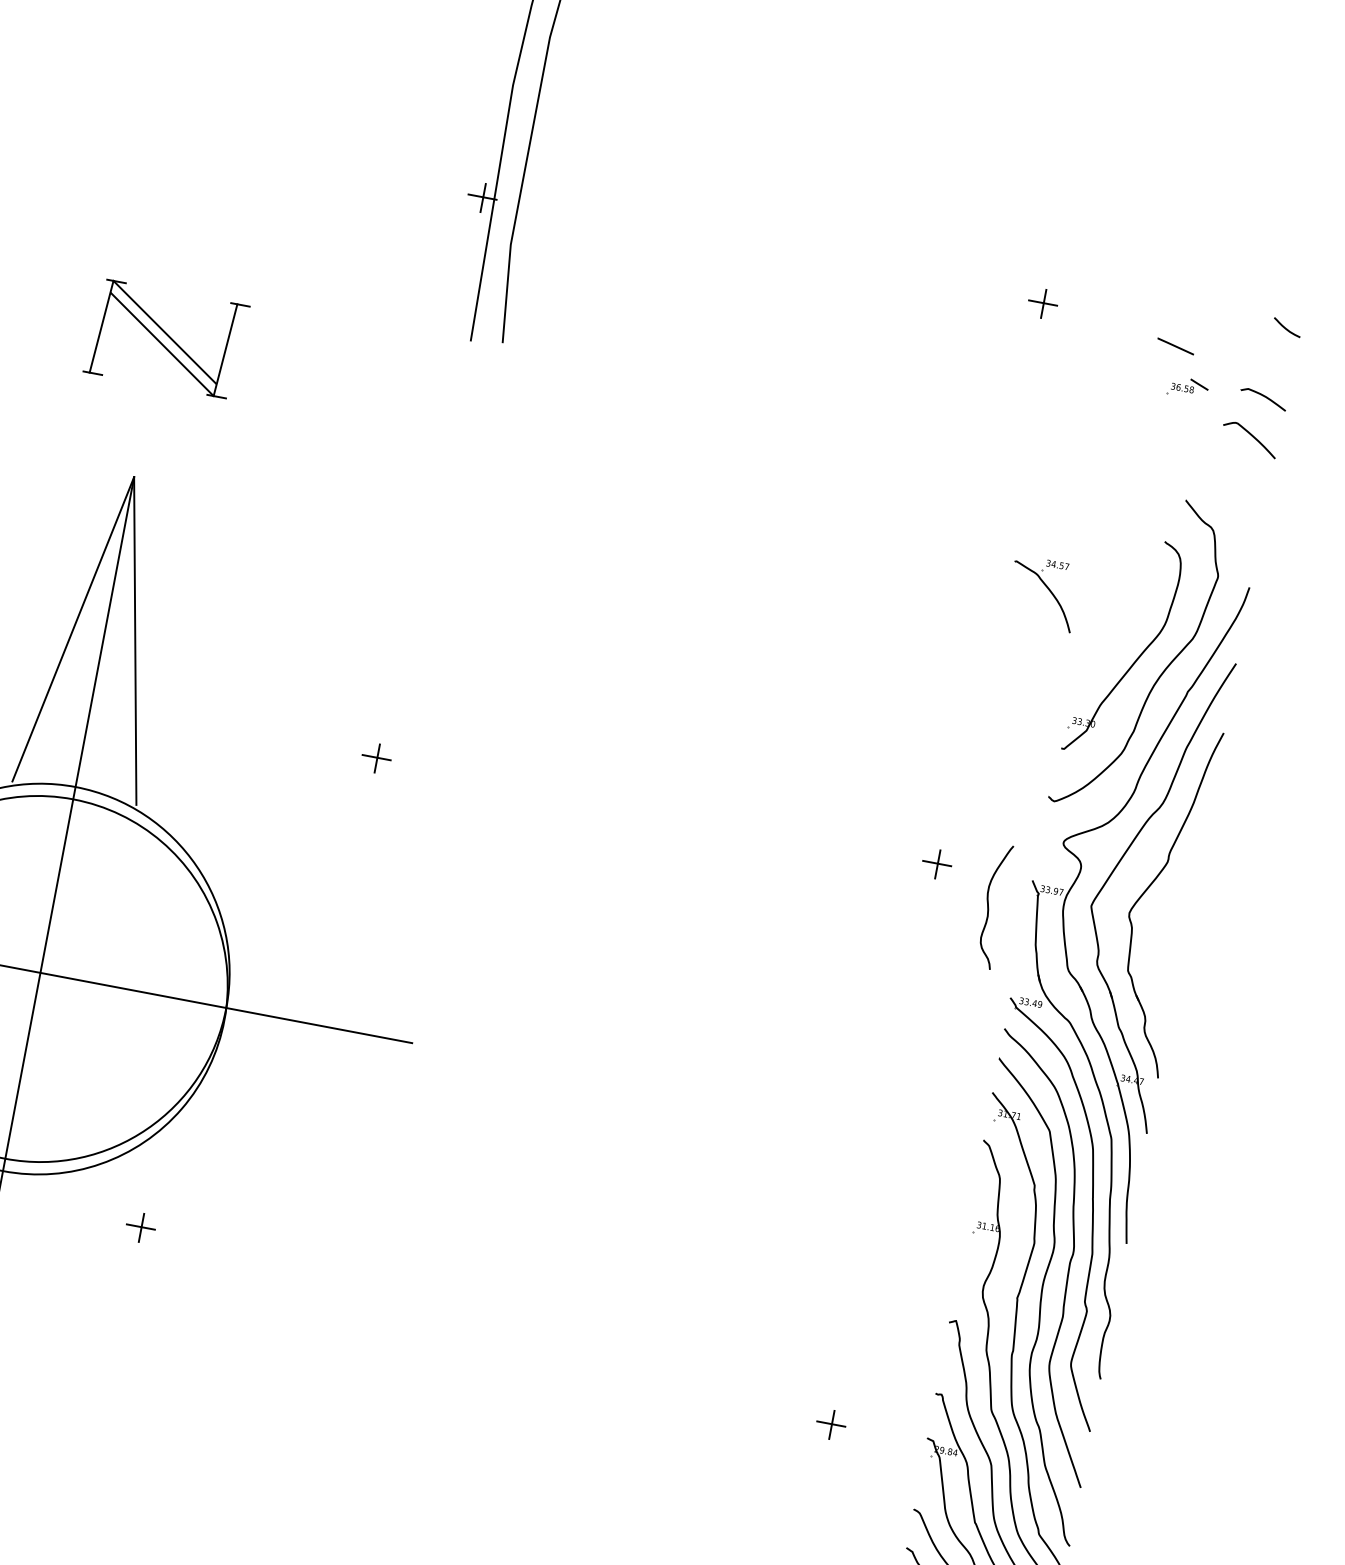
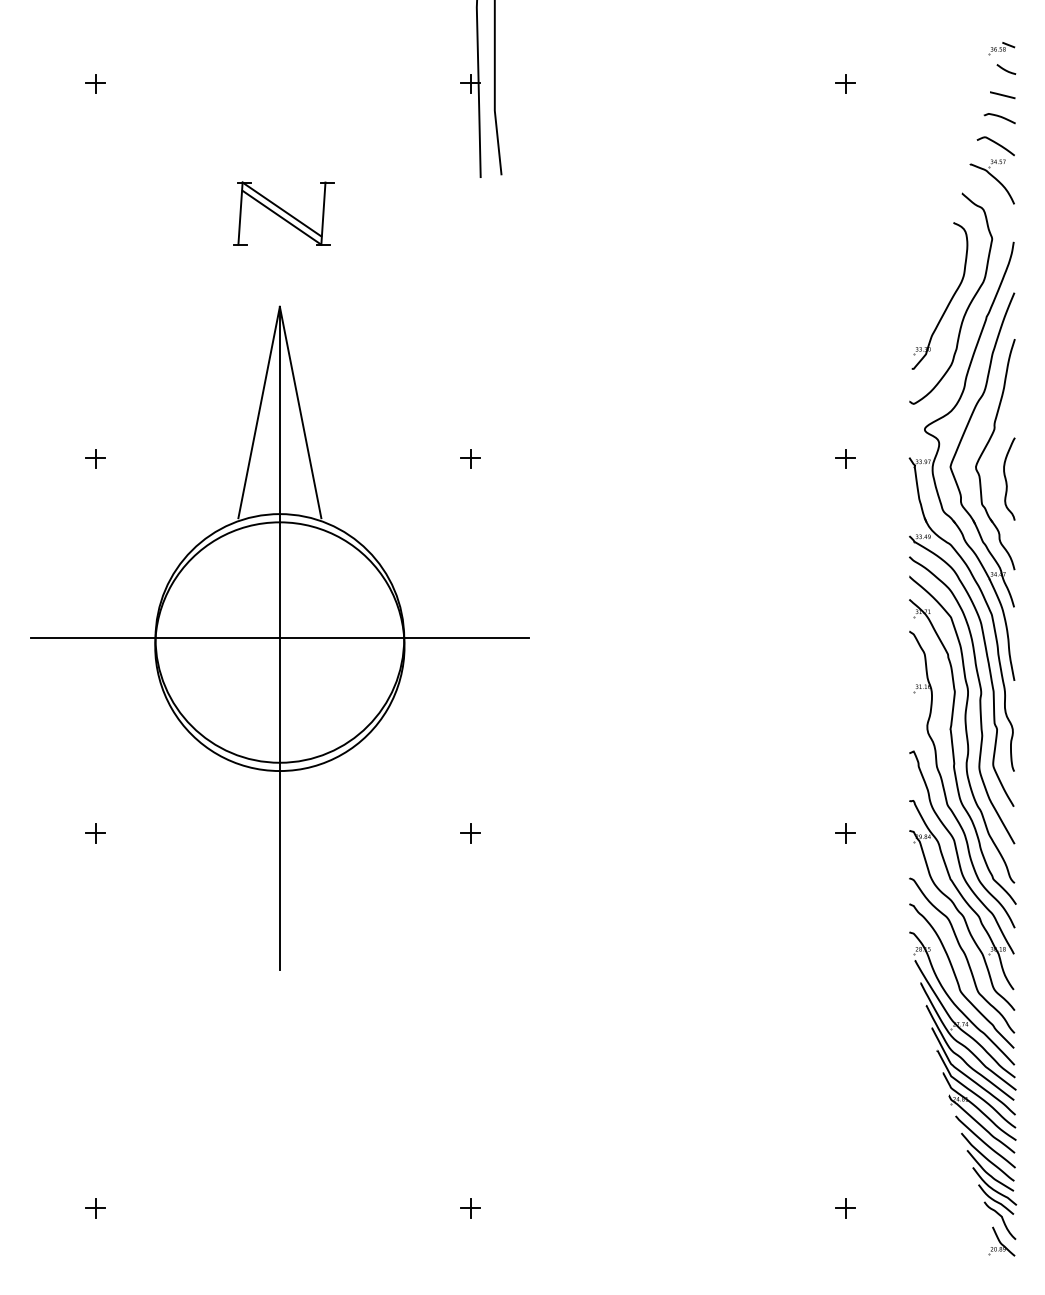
line: (1175, 346) -> (1002, 95), moved
part: (1187, 387) -> (1001, 48), moved
part: (1042, 592) -> (991, 181), moved
curve: (989, 904) -> (1006, 478), moved
part: (140, 1227) -> (470, 833), moved

